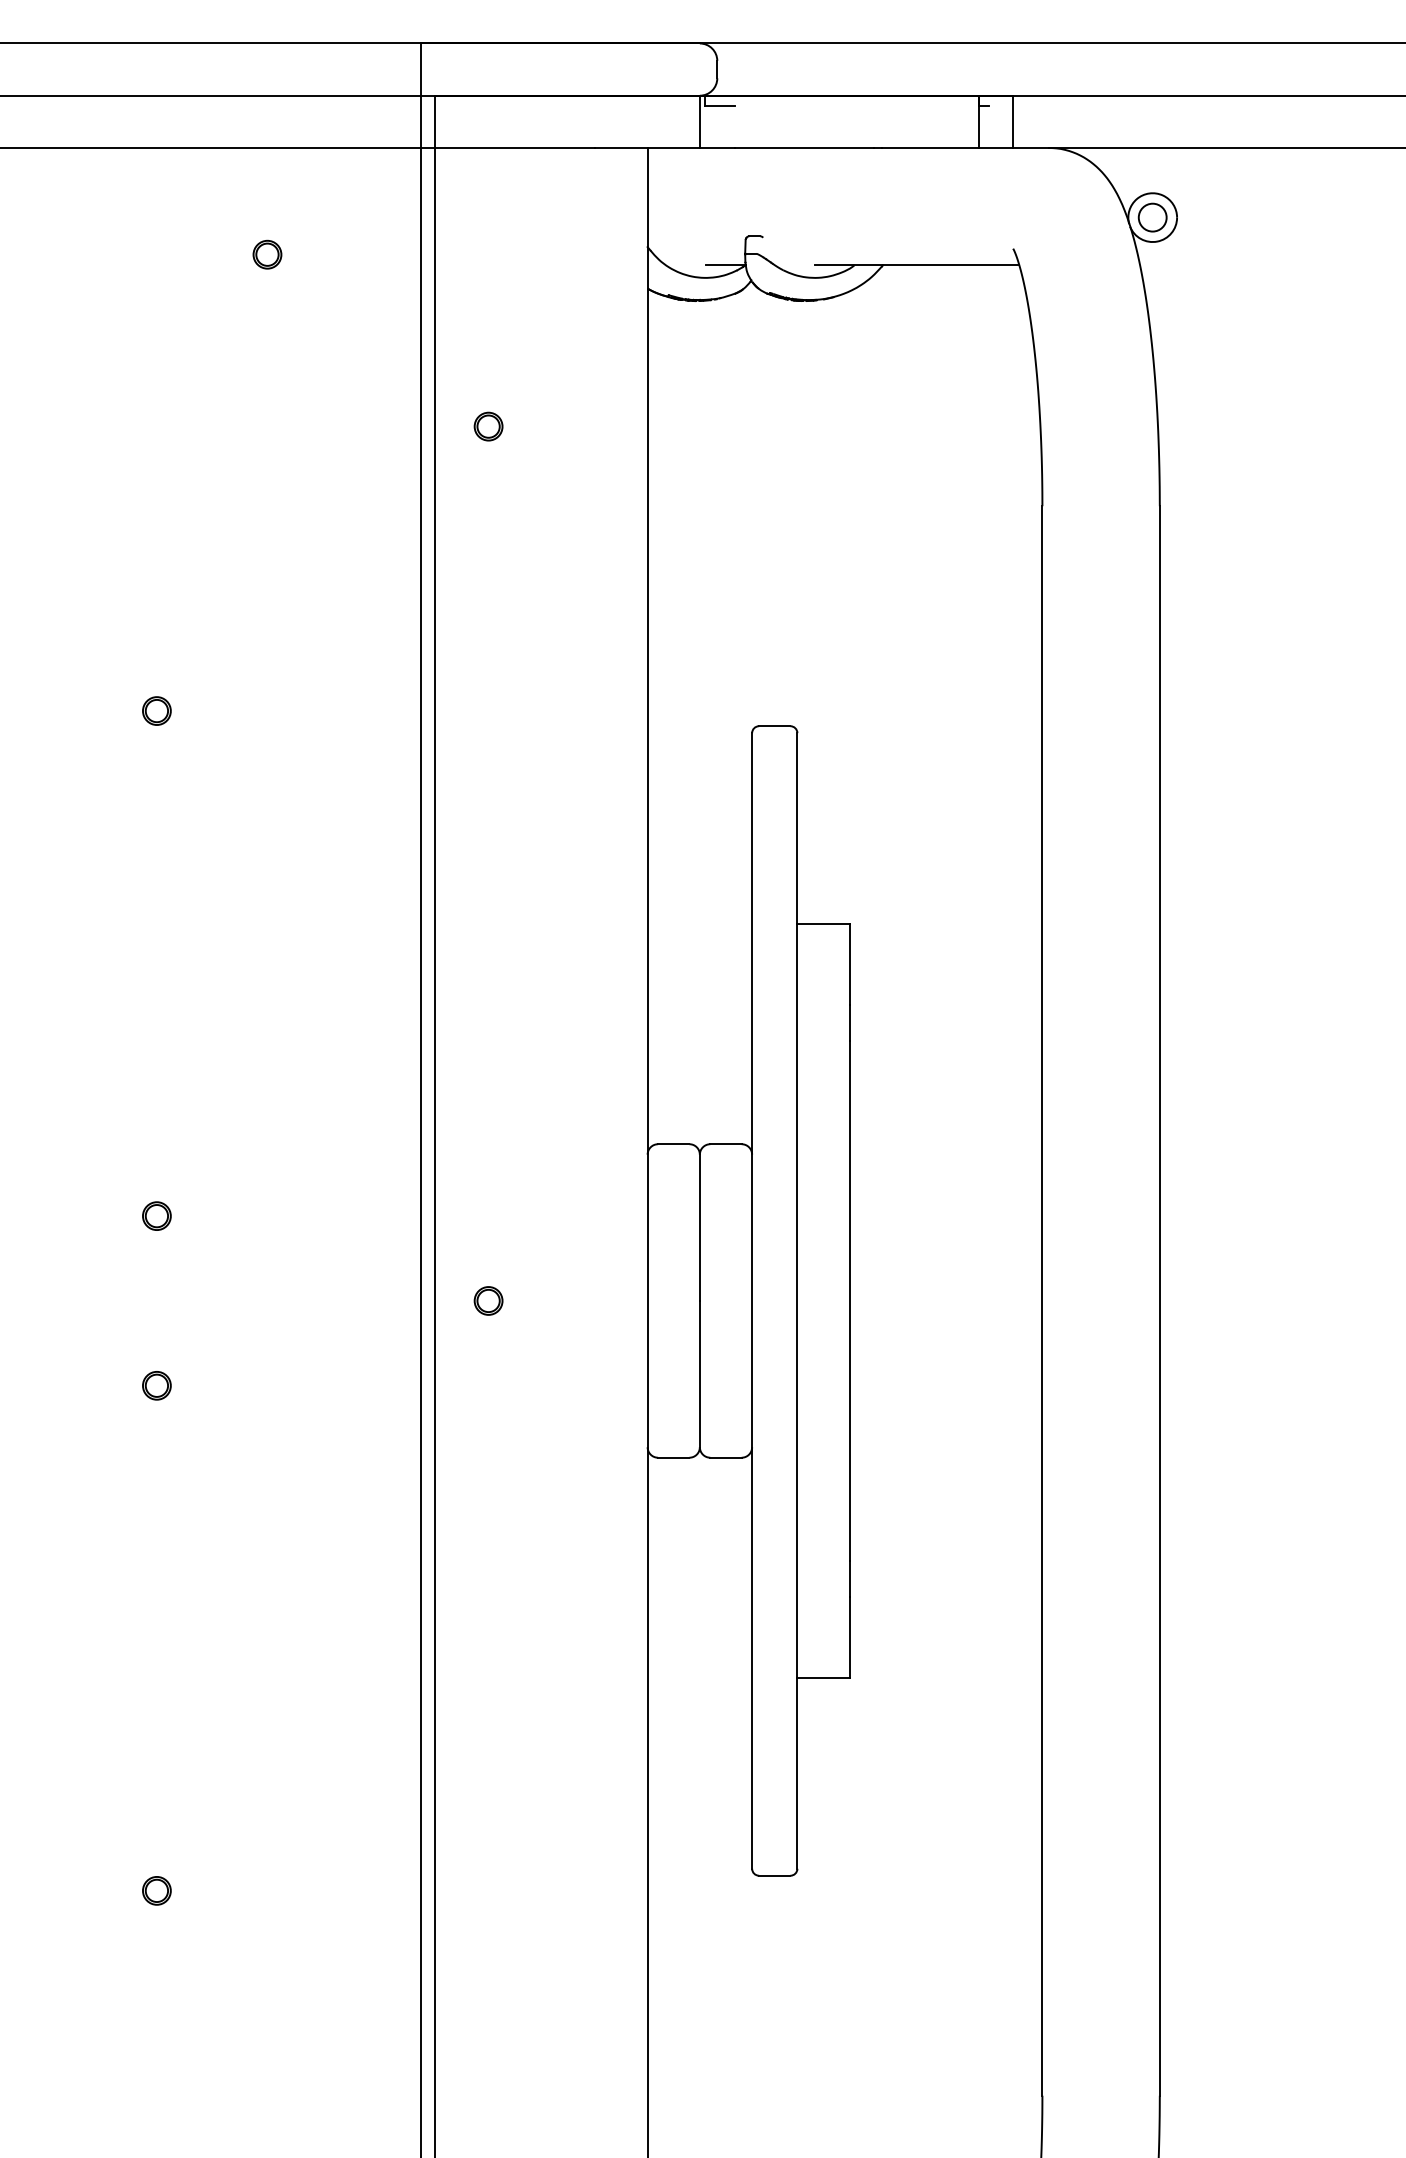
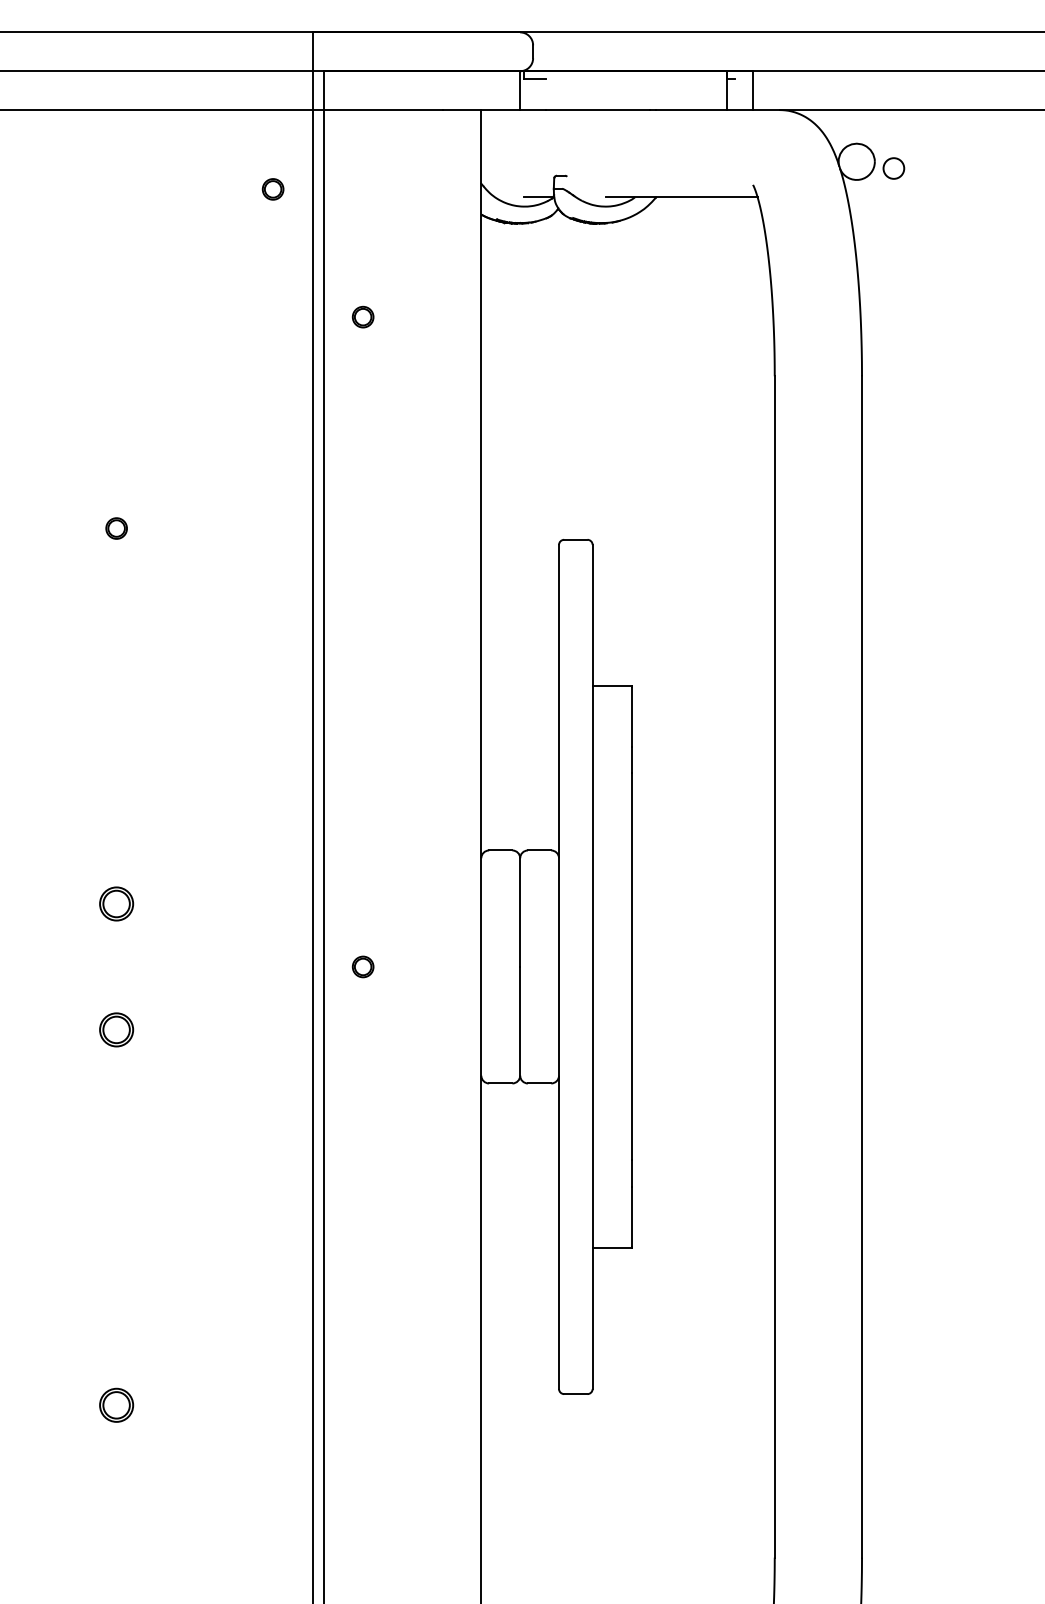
circle: (1152, 217) -> (893, 168), moved
part: (267, 254) -> (273, 189), moved
part: (156, 1215) -> (116, 903), size x1.6
part: (156, 1385) -> (116, 1029), size x1.6
part: (156, 1890) -> (116, 1405), size x1.6

